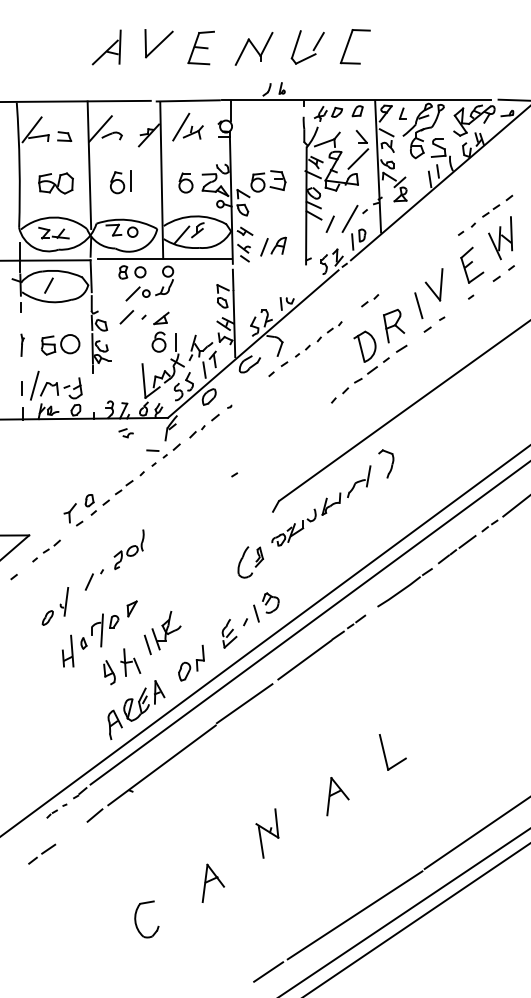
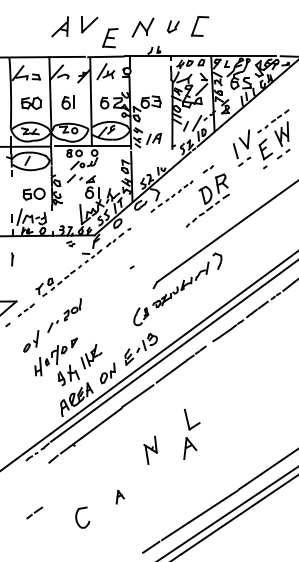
part: (308, 46) -> (173, 26), size x0.6
part: (201, 48) -> (110, 38), moved
part: (428, 299) -> (241, 147), moved
part: (22, 345) -> (12, 259), moved
part: (391, 752) -> (191, 419), moved
part: (267, 832) -> (150, 449), moved
line: (41, 853) -> (34, 512), moved
part: (213, 881) -> (120, 496), size x0.6

